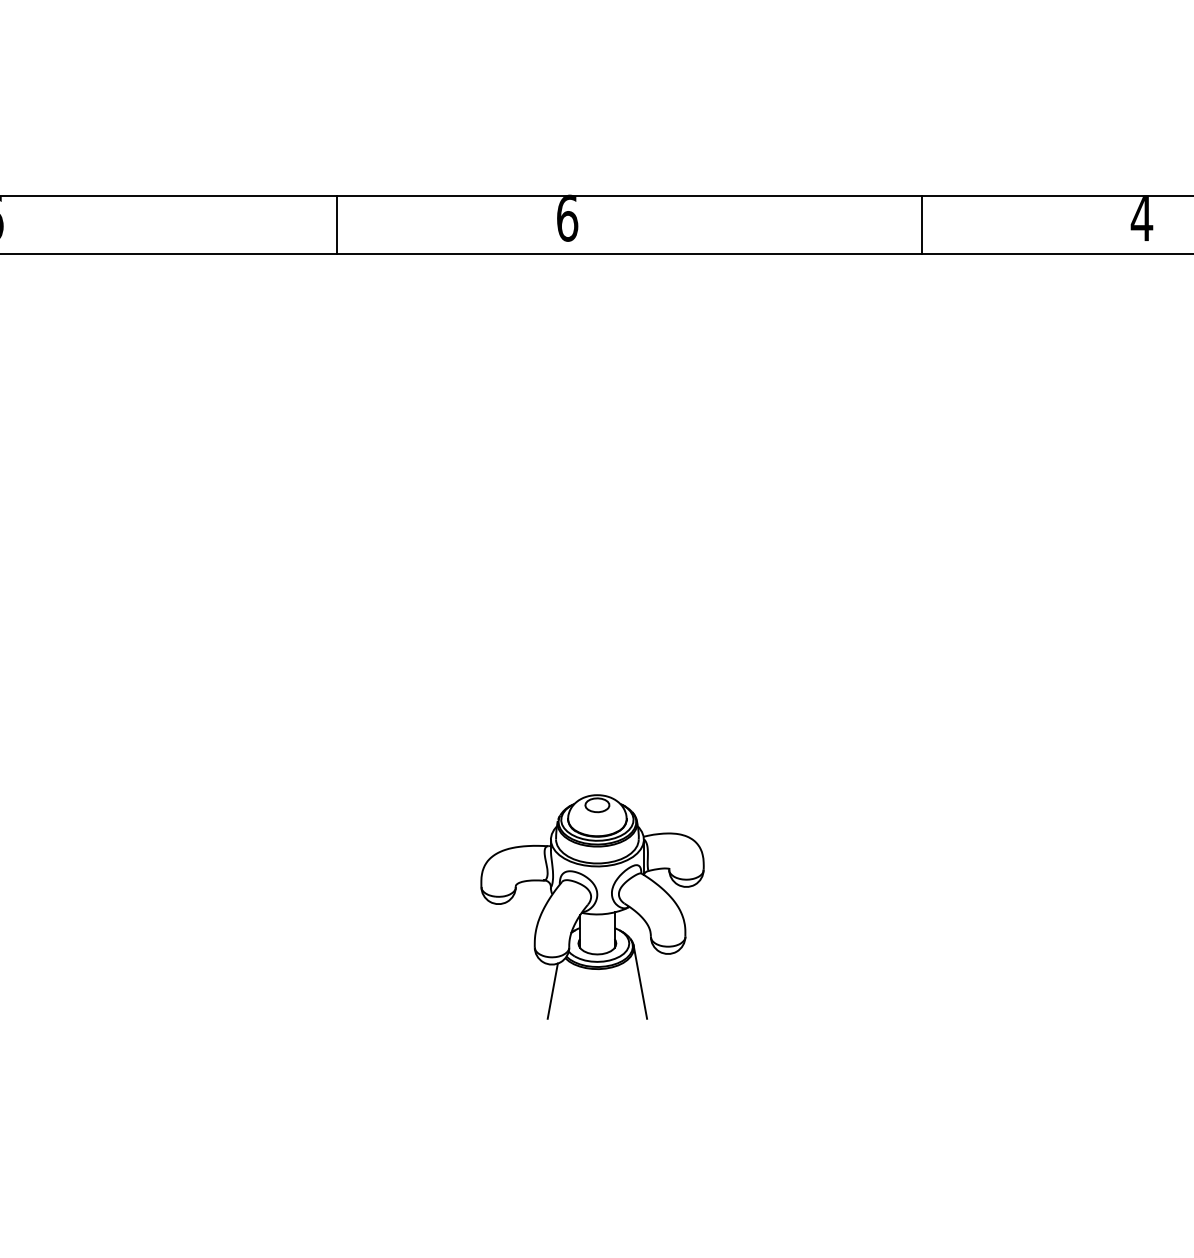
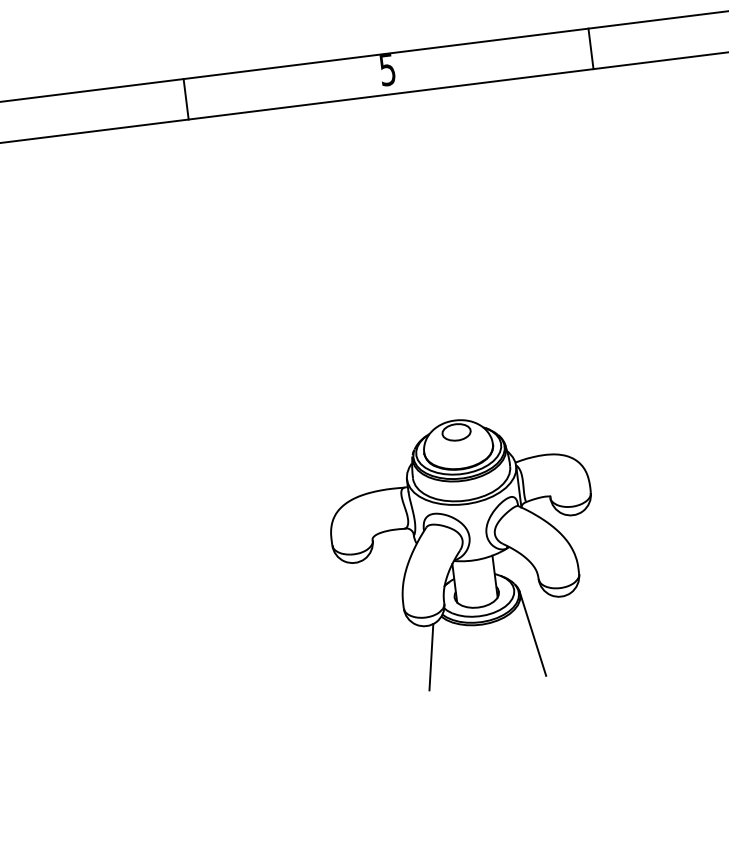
text: (567, 217) -> (387, 68), 6 -> 5
line: (336, 224) -> (185, 99), moved
line: (922, 224) -> (591, 48), moved
part: (592, 906) -> (465, 552), size x1.67

